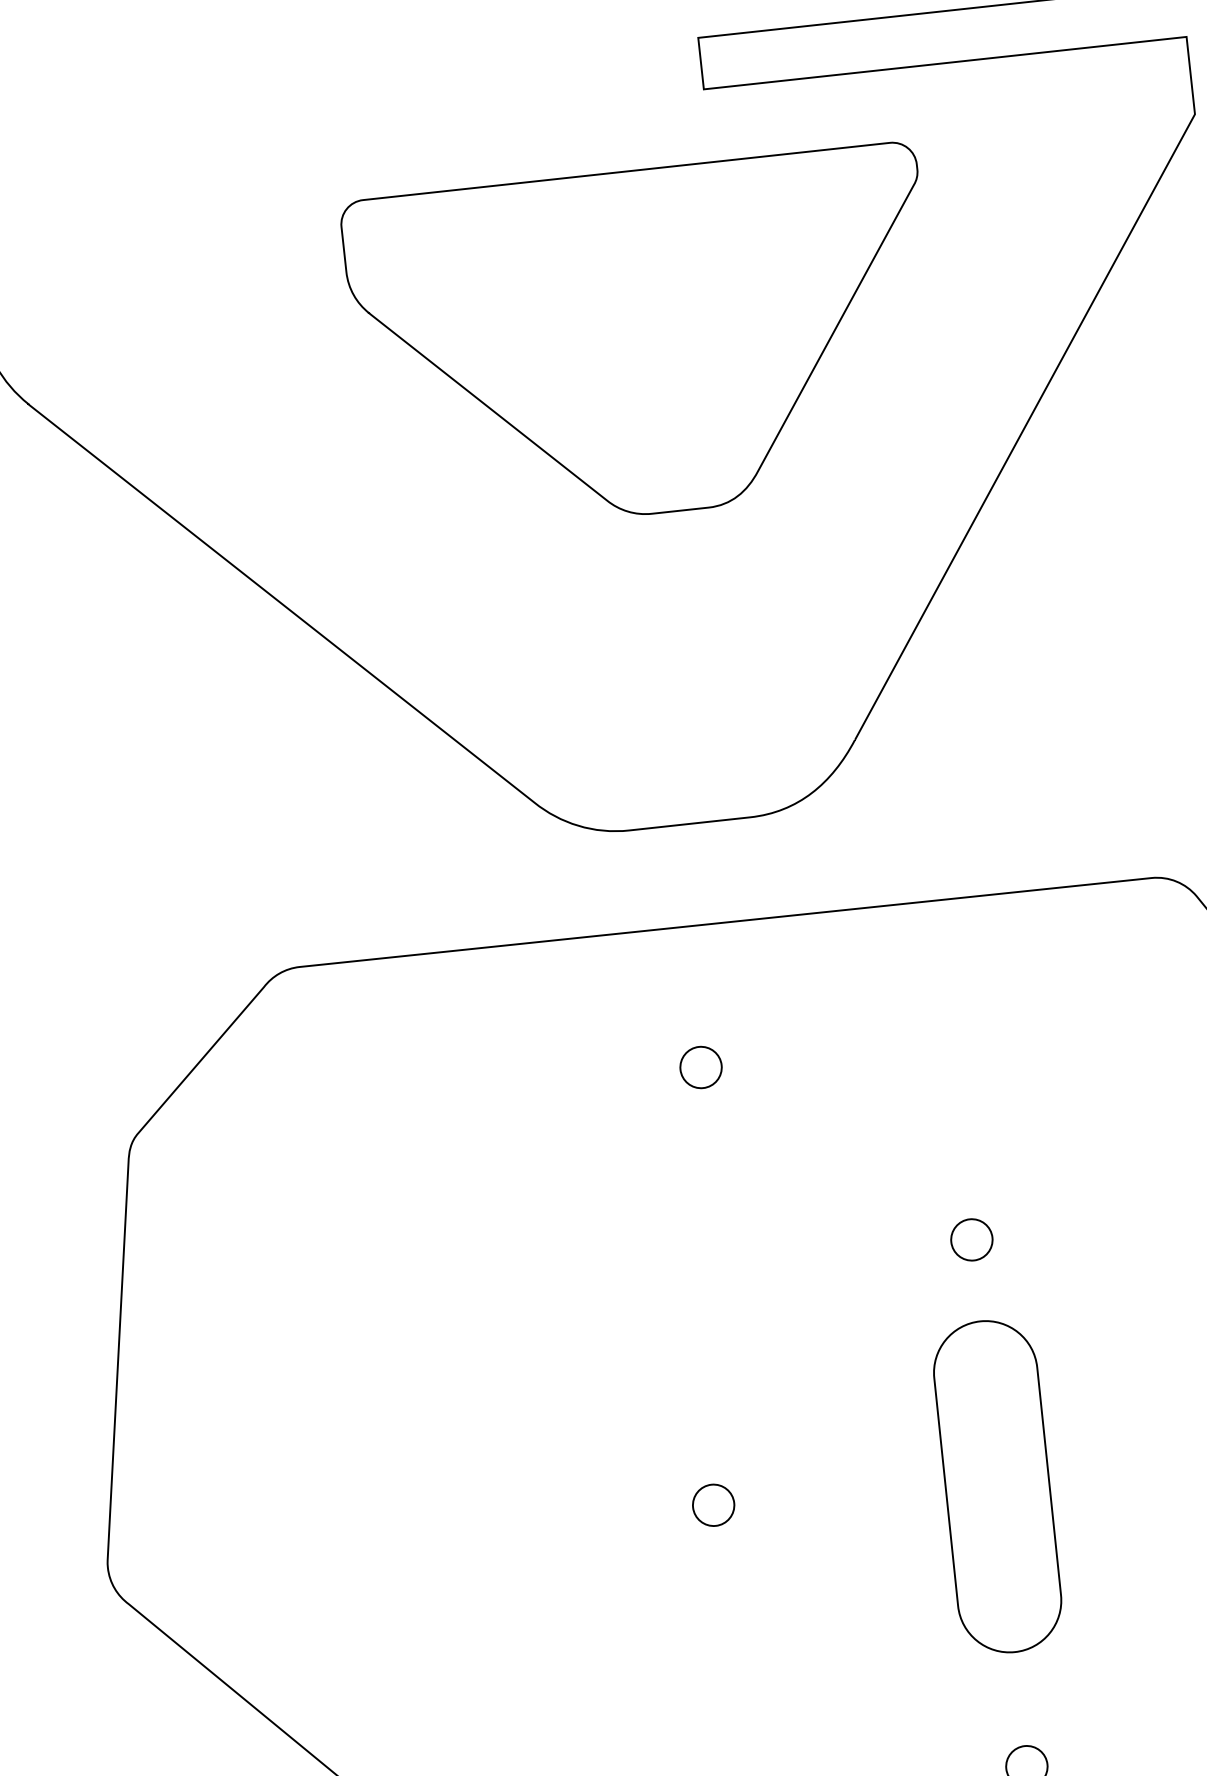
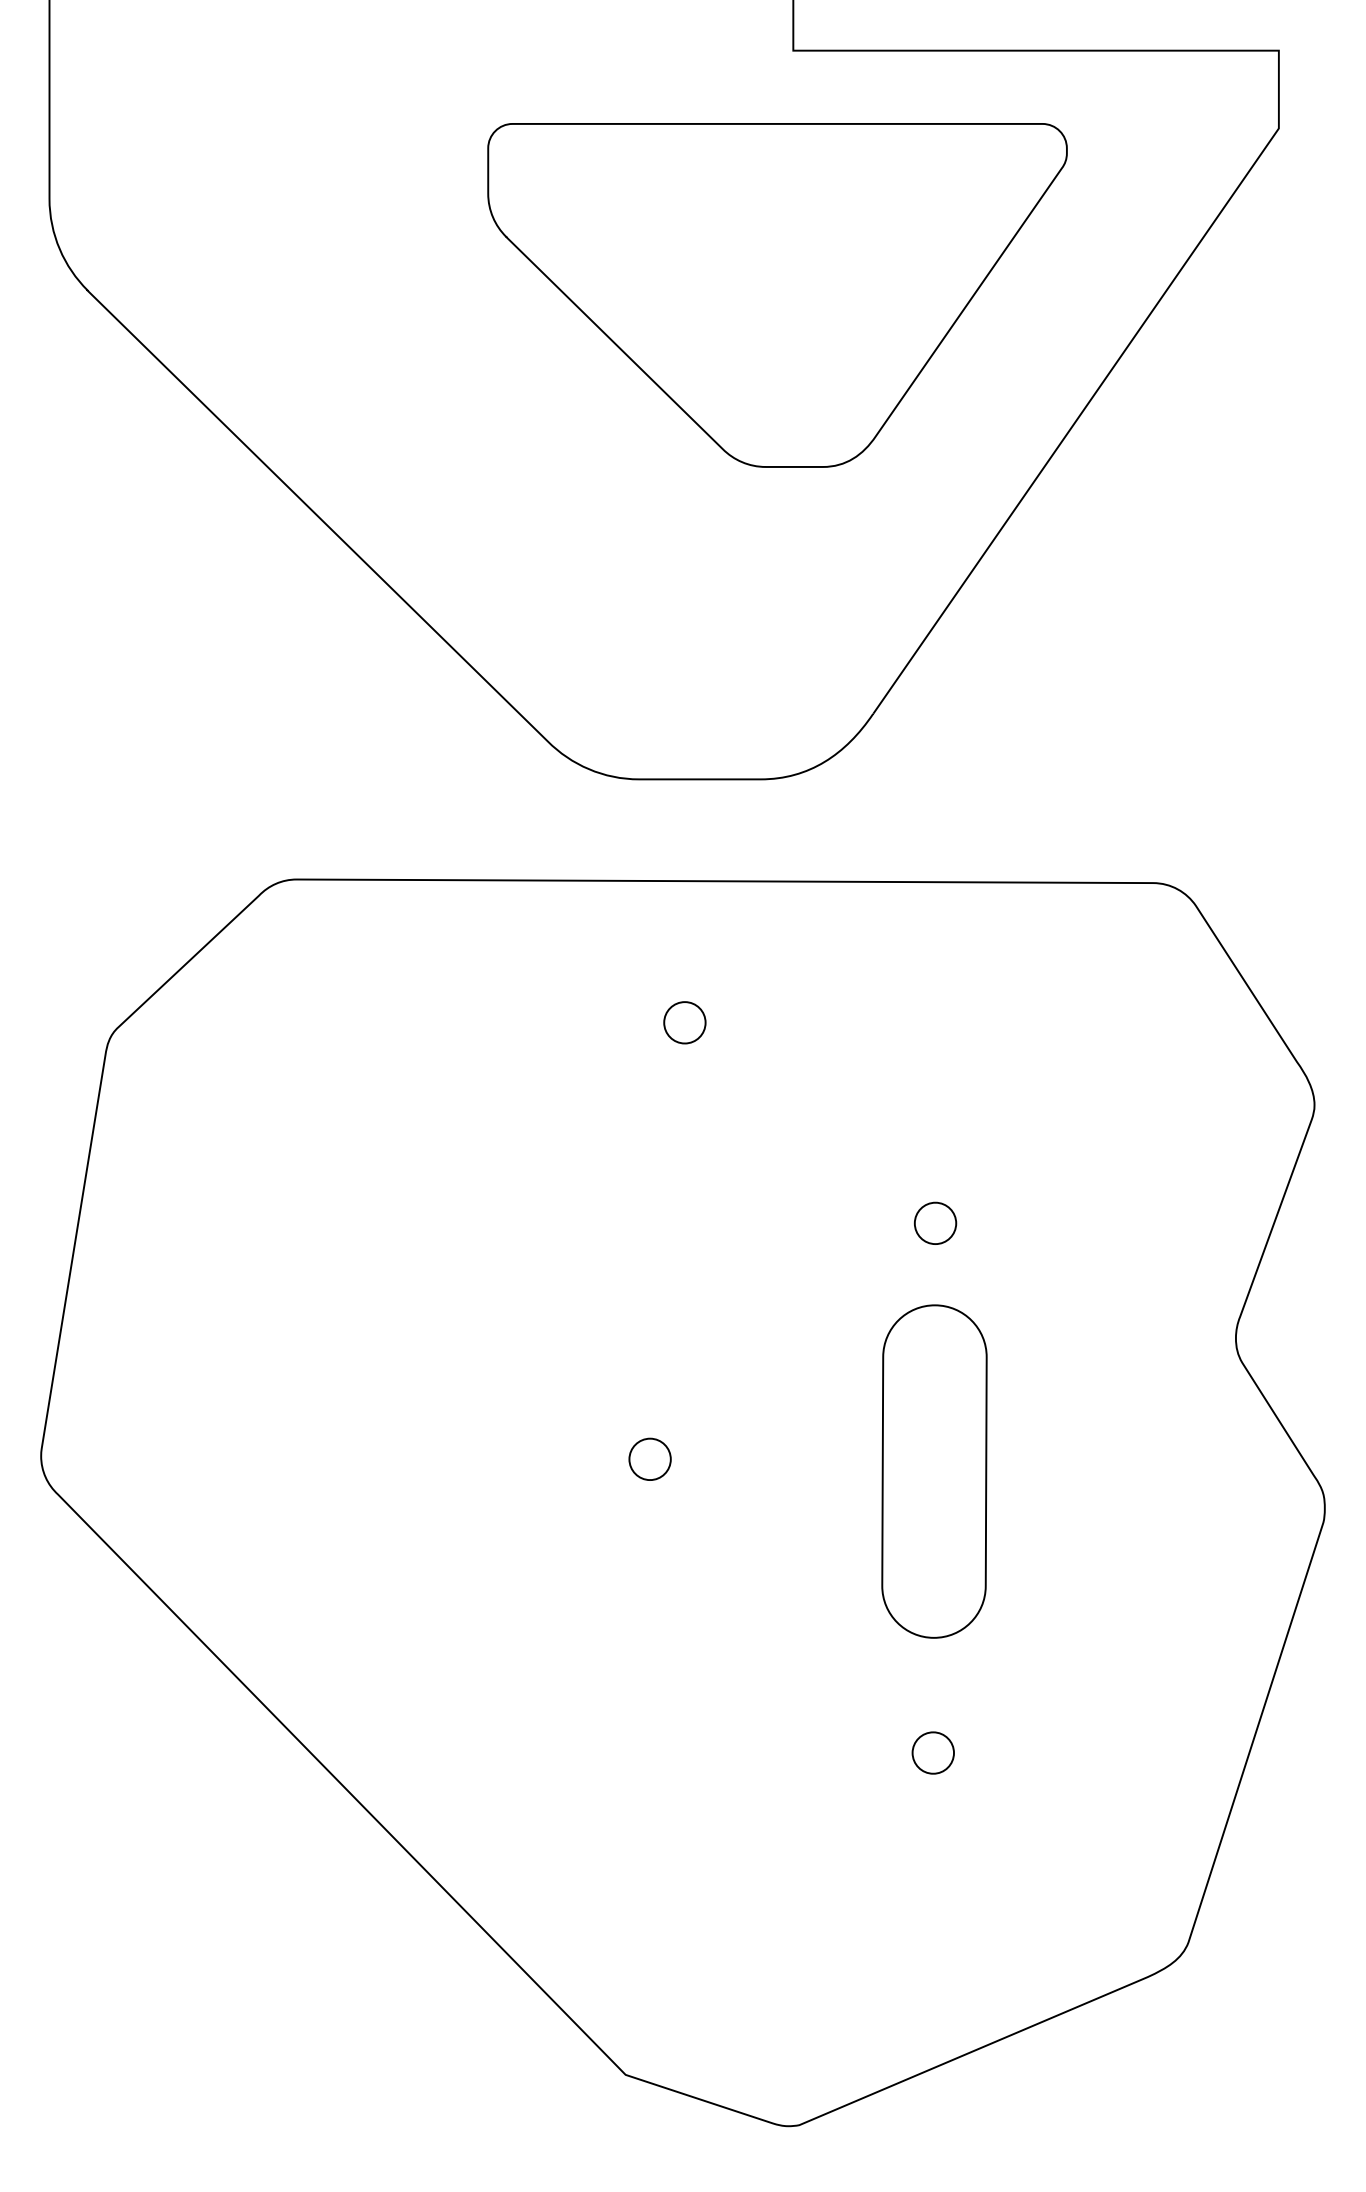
part: (644, 342) -> (777, 295), moved

